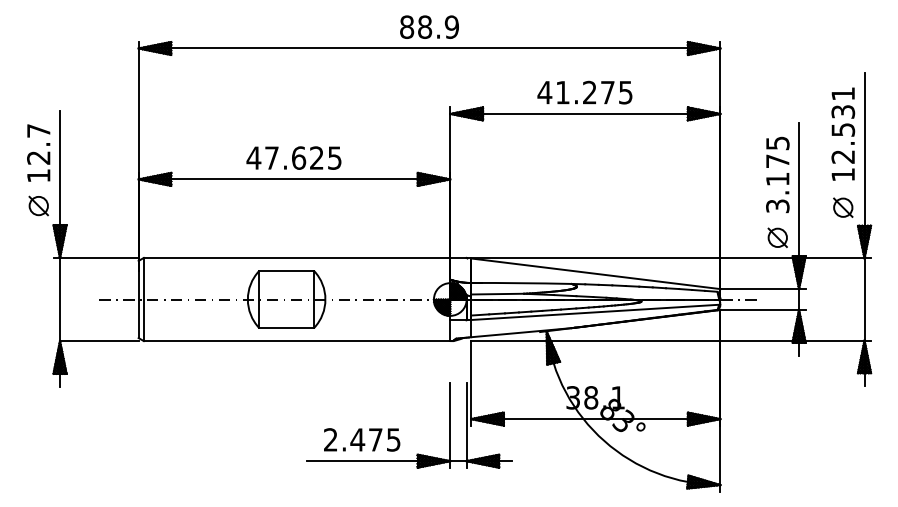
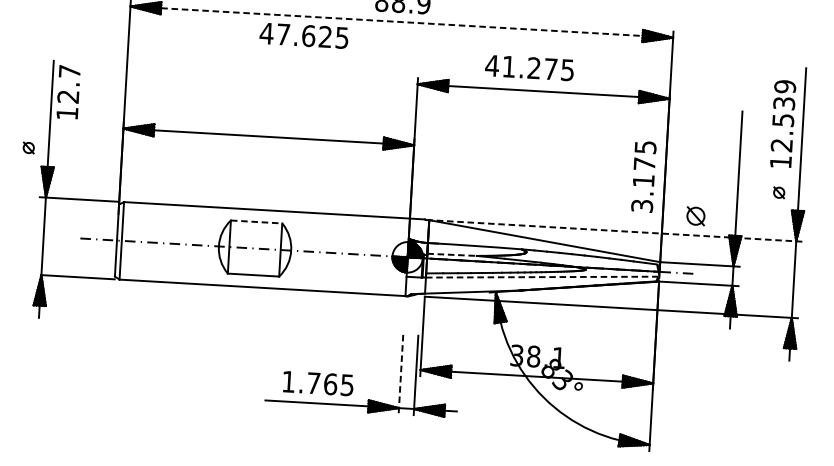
line: (429, 48) -> (401, 22), solid -> dashed
text: (584, 92) -> (529, 67), moved
text: (843, 94) -> (785, 87), 12.531 -> 12.539
text: (38, 152) -> (68, 91), moved
text: (293, 157) -> (303, 35), moved
text: (777, 174) -> (643, 176), moved
part: (38, 205) -> (28, 147), size x0.6
part: (843, 207) -> (779, 192), size x0.6
part: (777, 237) -> (695, 215), moved
line: (670, 258) -> (615, 230), solid -> dashed
line: (286, 271) -> (256, 222), solid -> dashed
line: (497, 294) -> (451, 255), solid -> dashed
line: (595, 312) -> (542, 277), solid -> dashed
line: (450, 425) -> (401, 374), solid -> dashed
text: (353, 439) -> (309, 382), 2.475 -> 1.765

